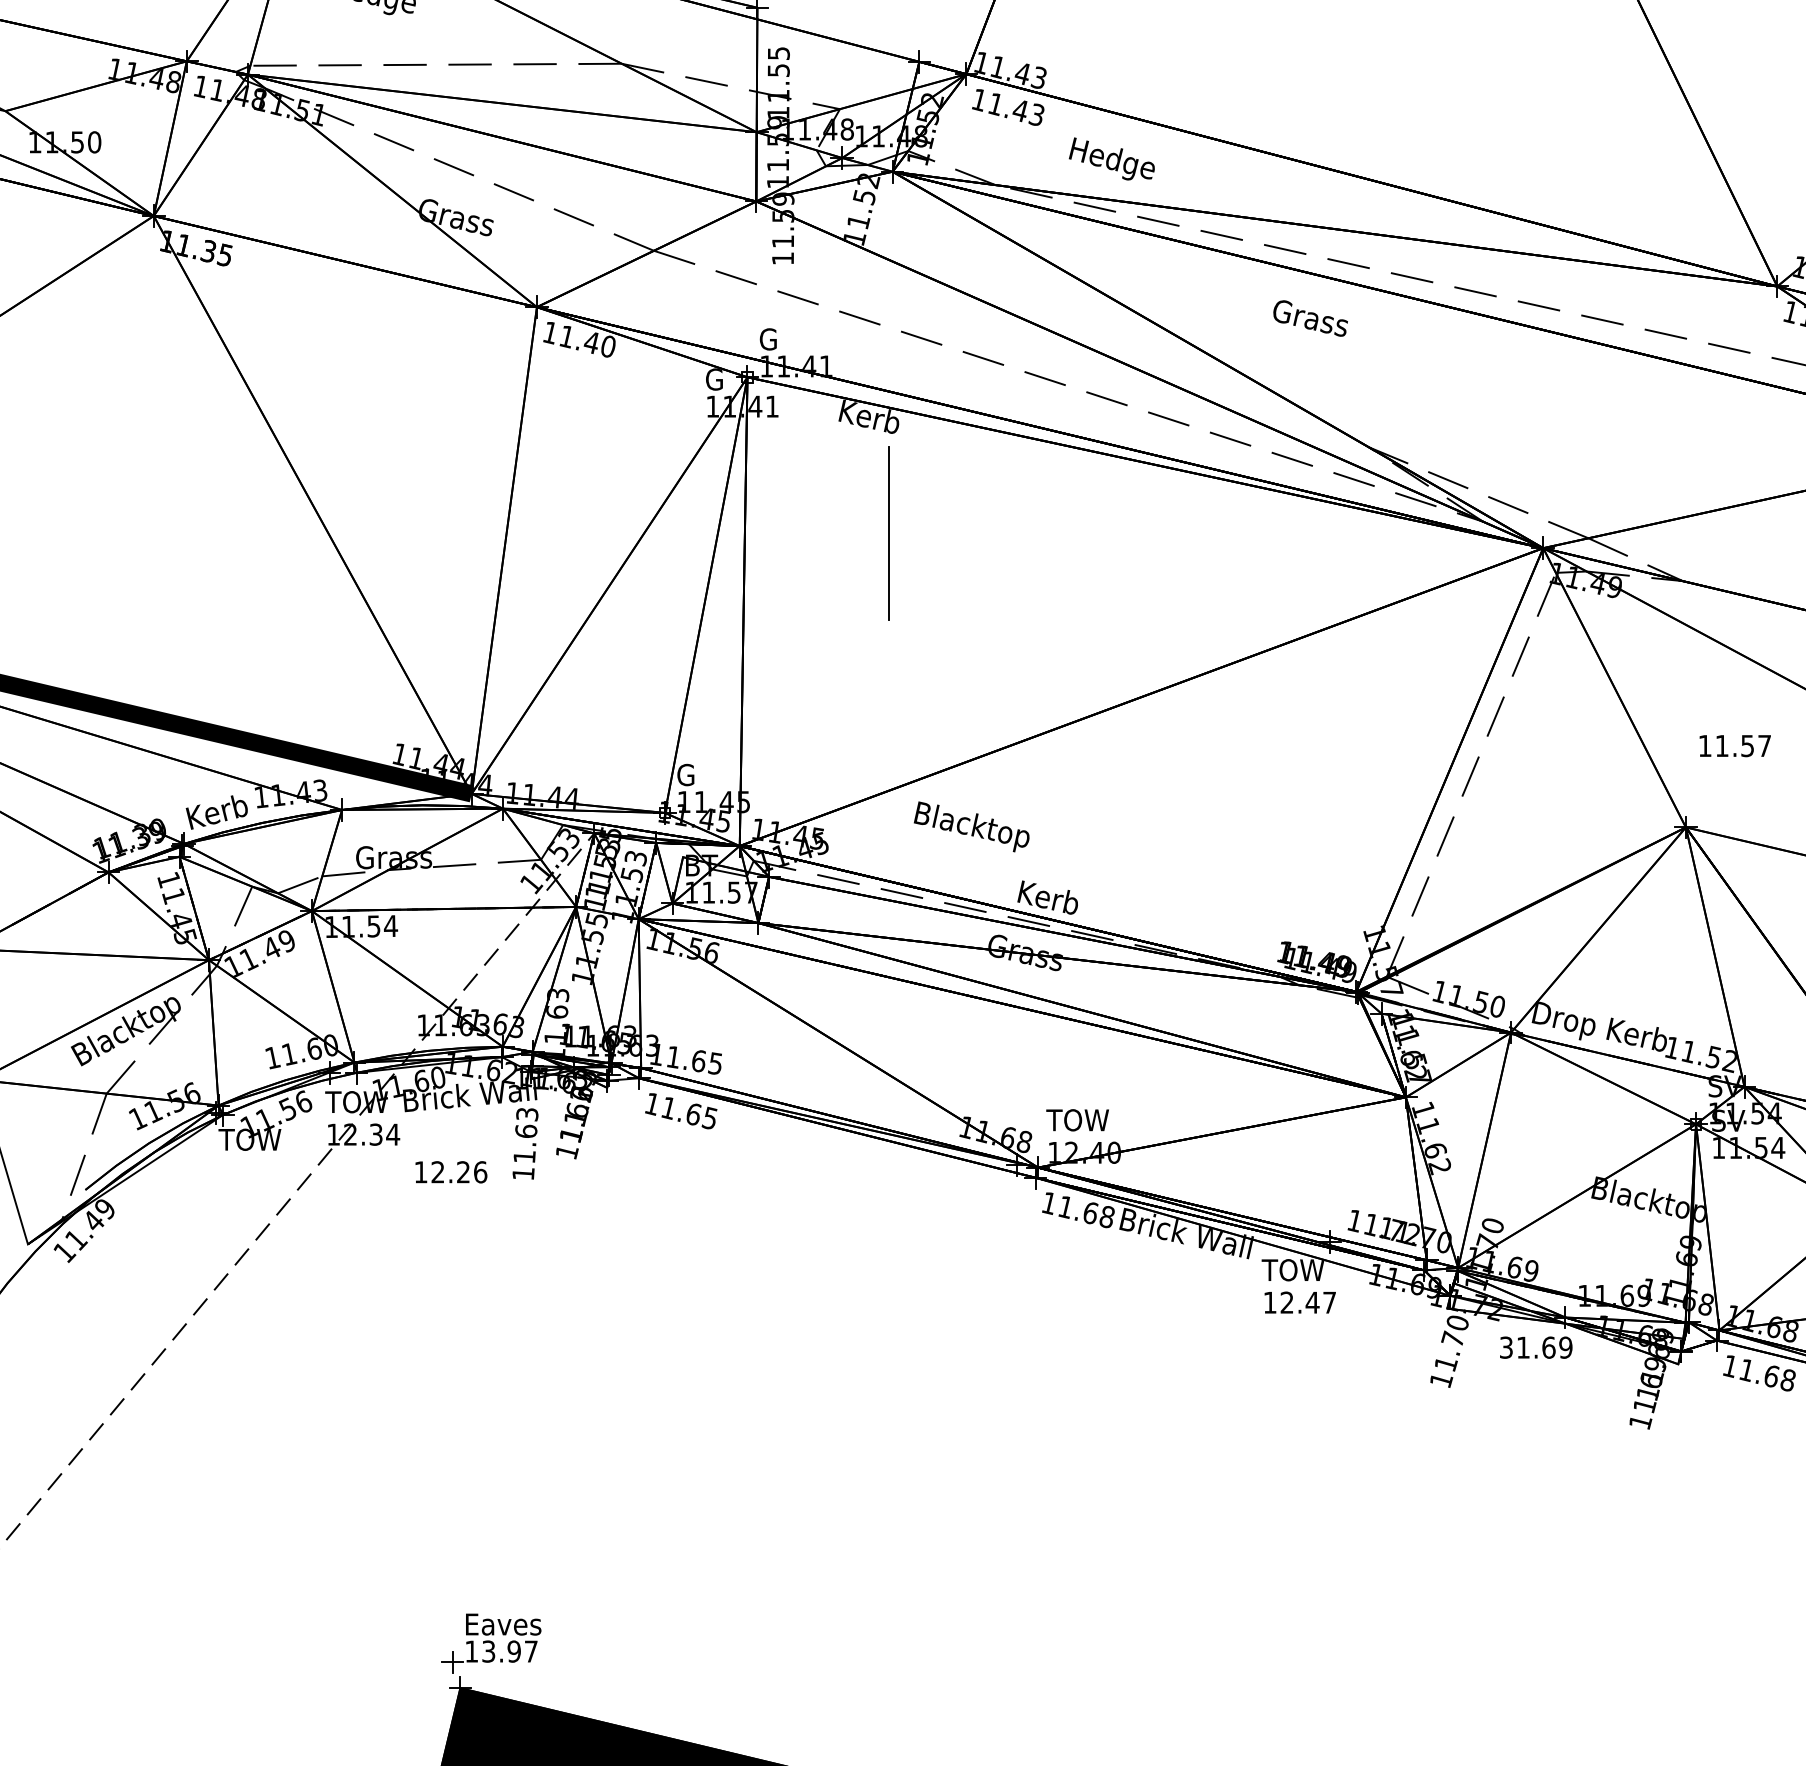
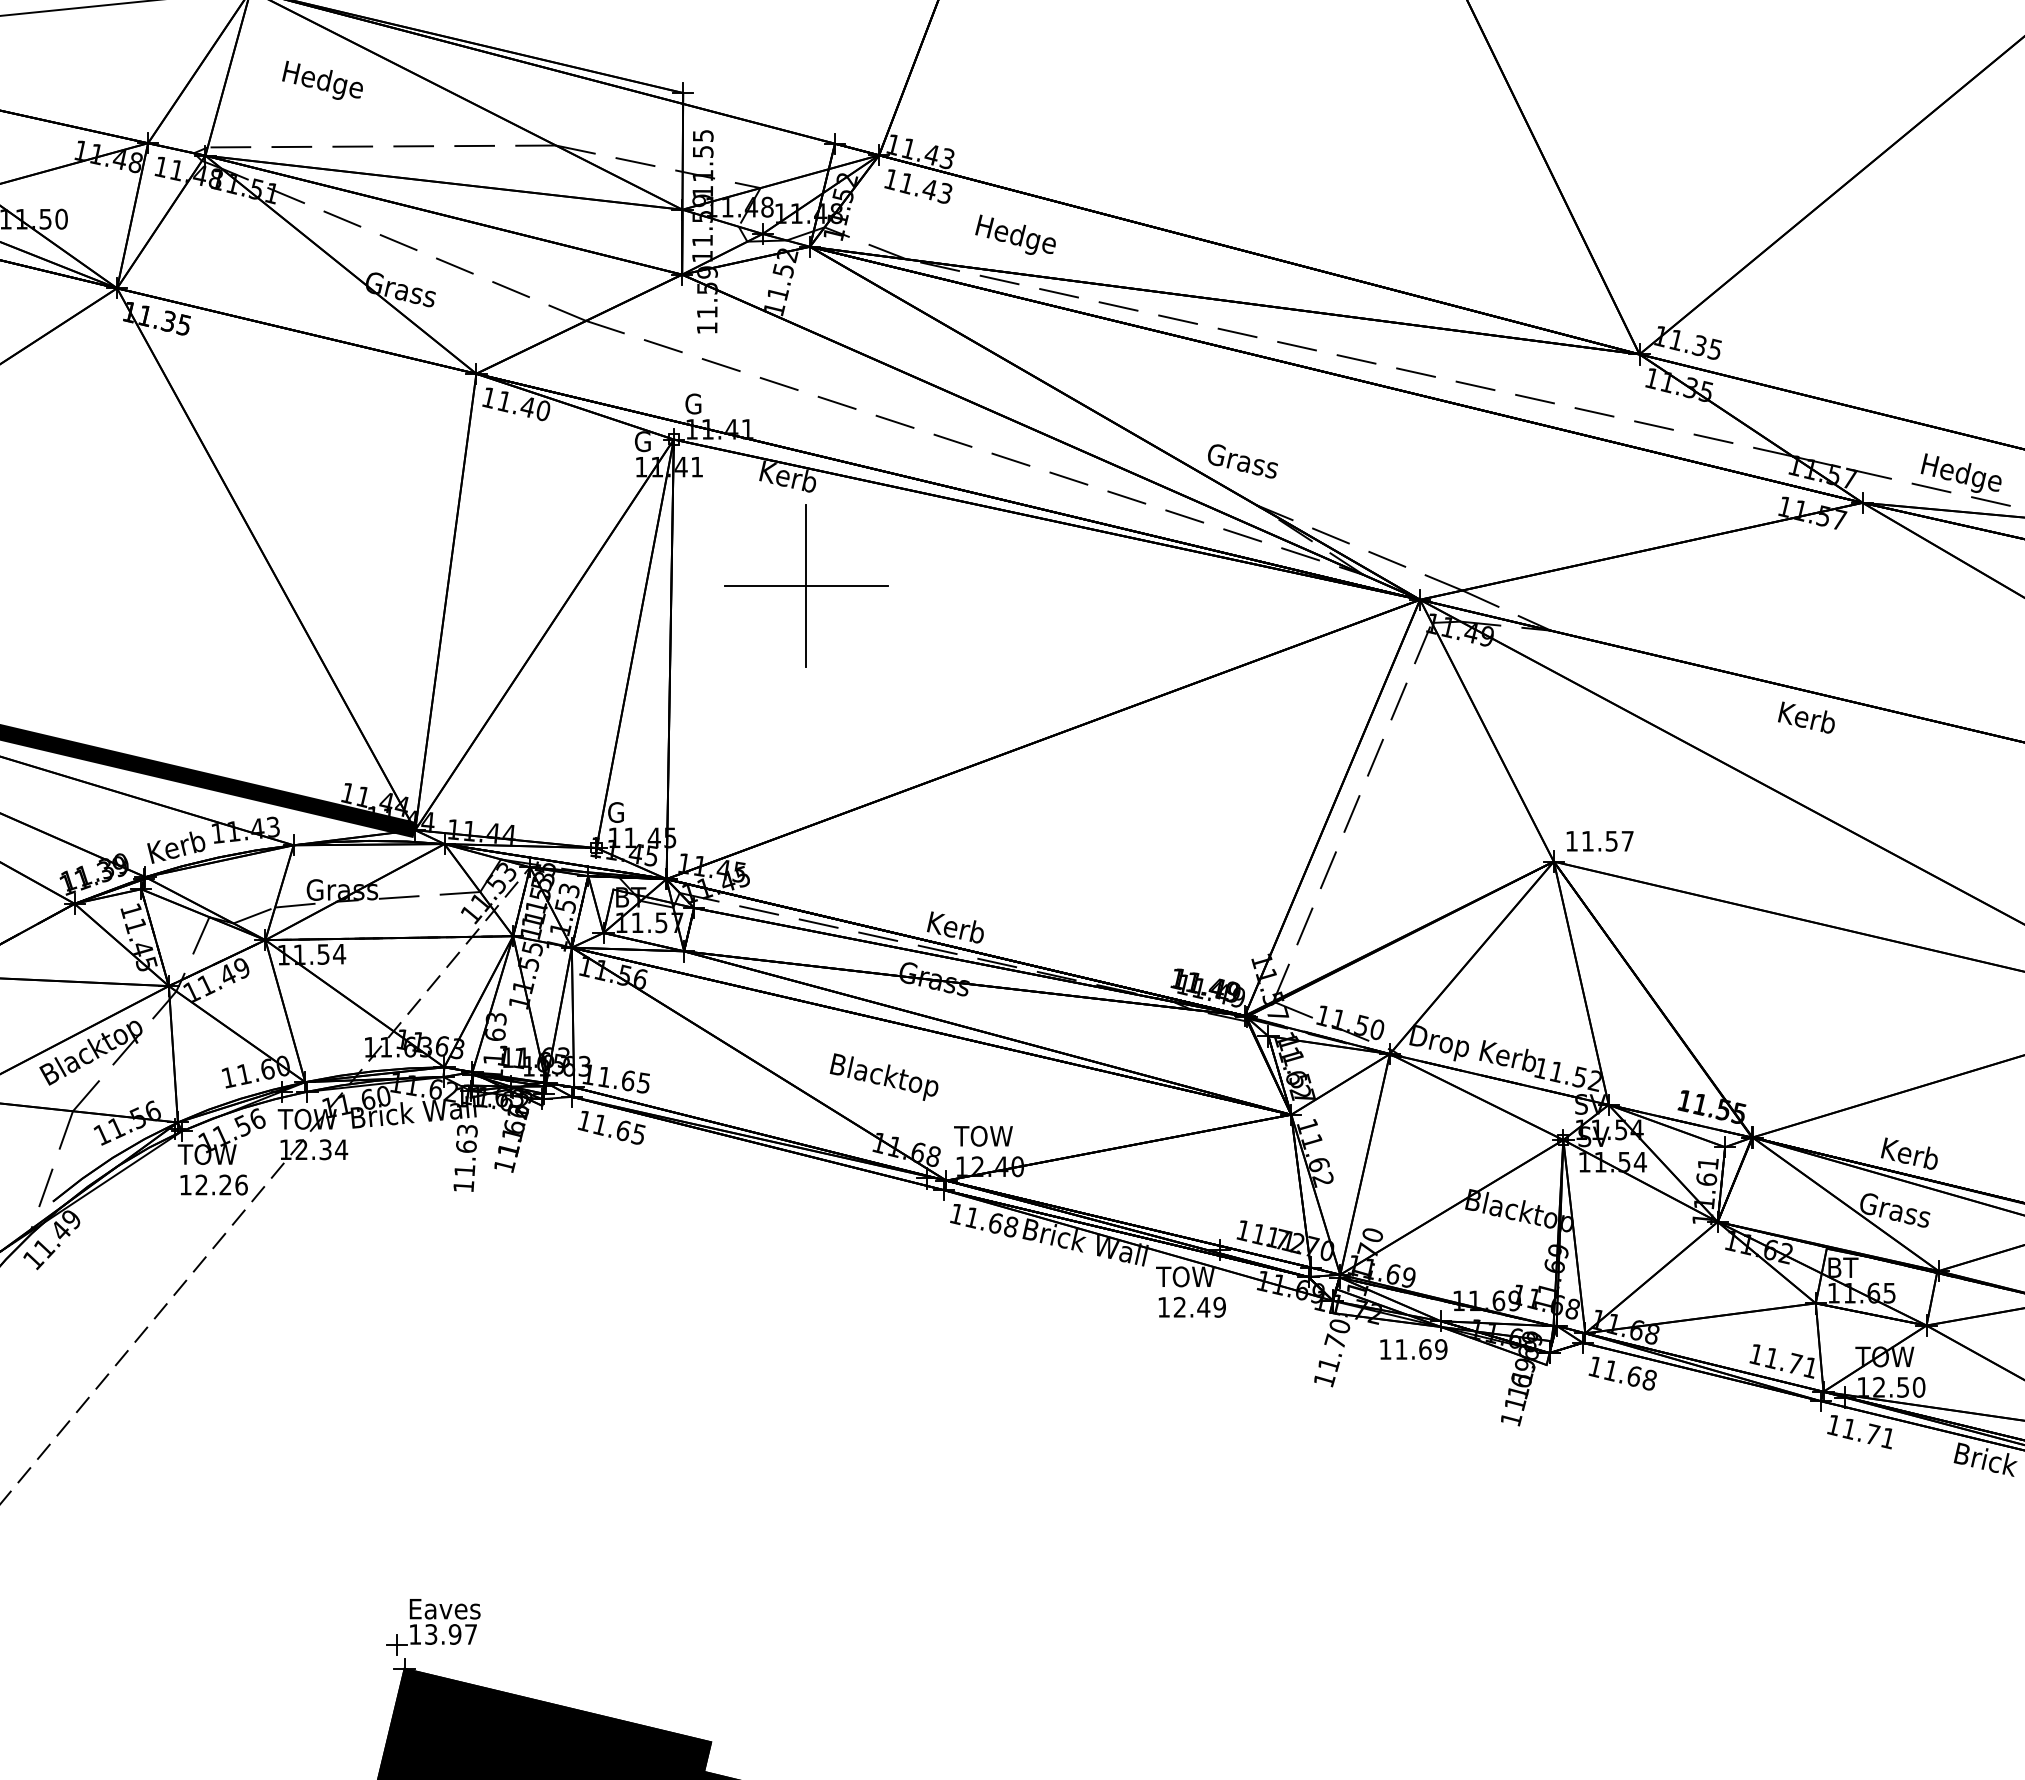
text: (1310, 318) -> (1242, 461), moved
line: (888, 532) -> (806, 585), added
text: (1734, 746) -> (1599, 841), moved
text: (971, 826) -> (883, 1076), moved
text: (450, 1171) -> (213, 1184), moved
text: (1329, 1301) -> (1219, 1306), 12.47 -> 12.49
text: (1506, 1347) -> (1385, 1349), 31.69 -> 11.69

